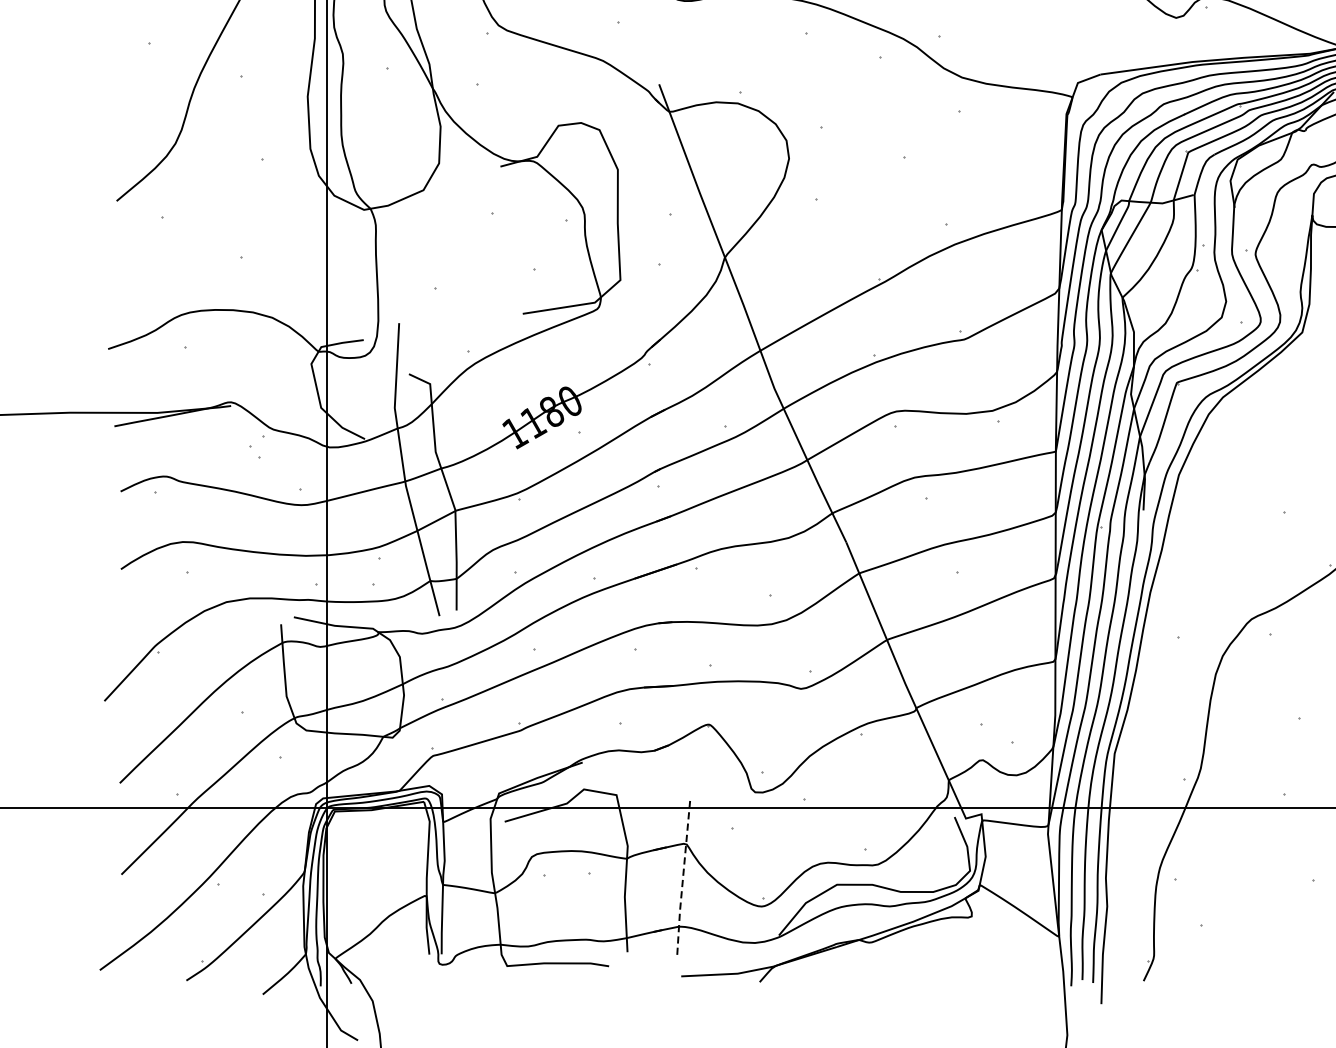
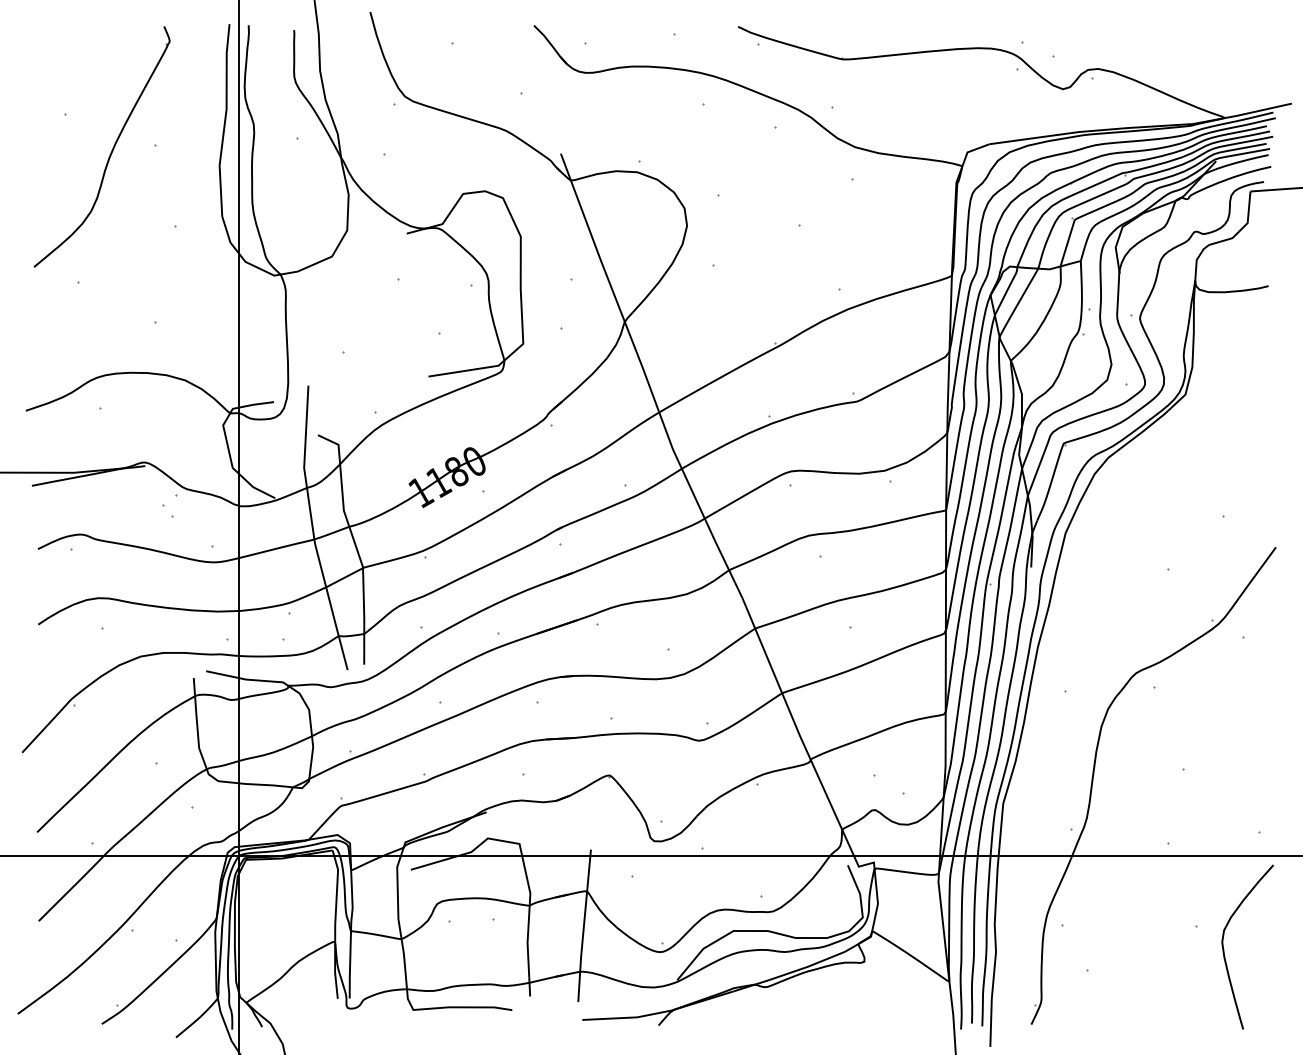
line: (682, 881) -> (583, 927), dashed -> solid

